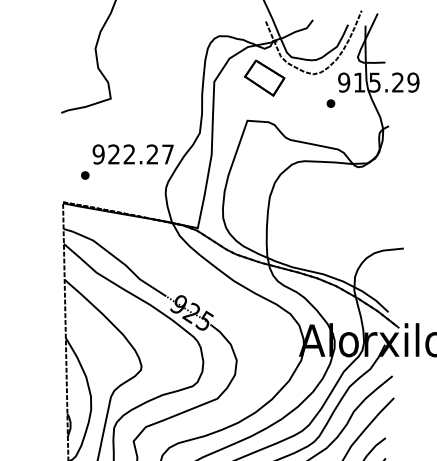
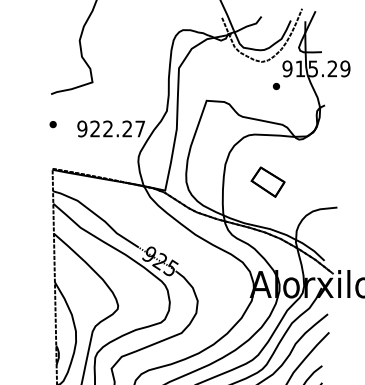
part: (263, 77) -> (267, 181), moved
part: (84, 175) -> (52, 124), moved

